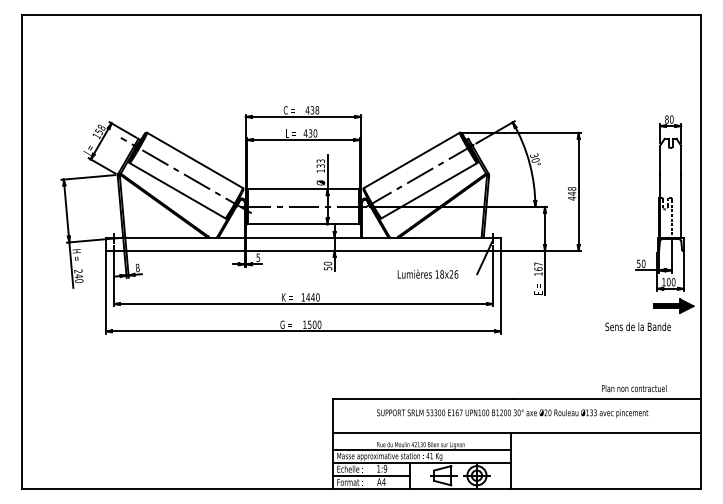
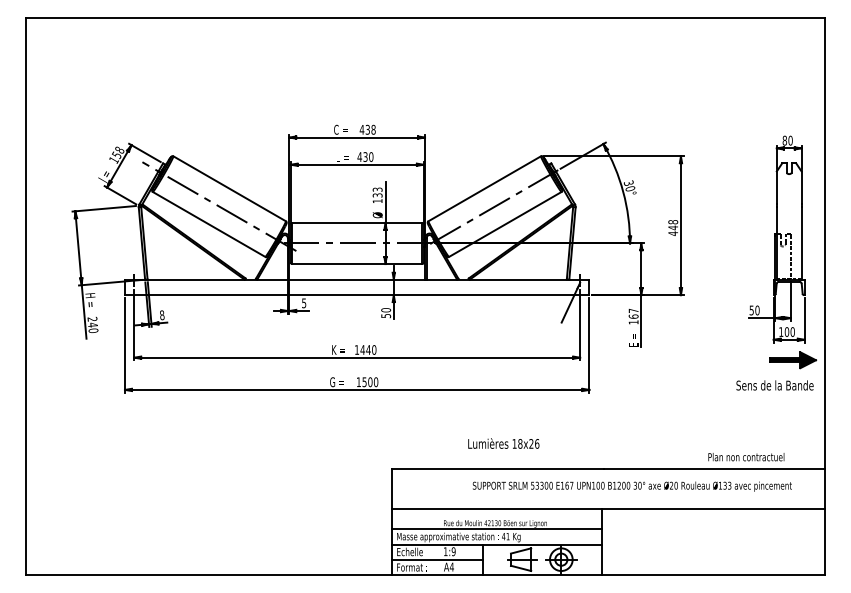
text: (427, 274) -> (503, 443), moved
text: (637, 326) -> (774, 385), moved
text: (511, 413) -> (631, 486), moved

